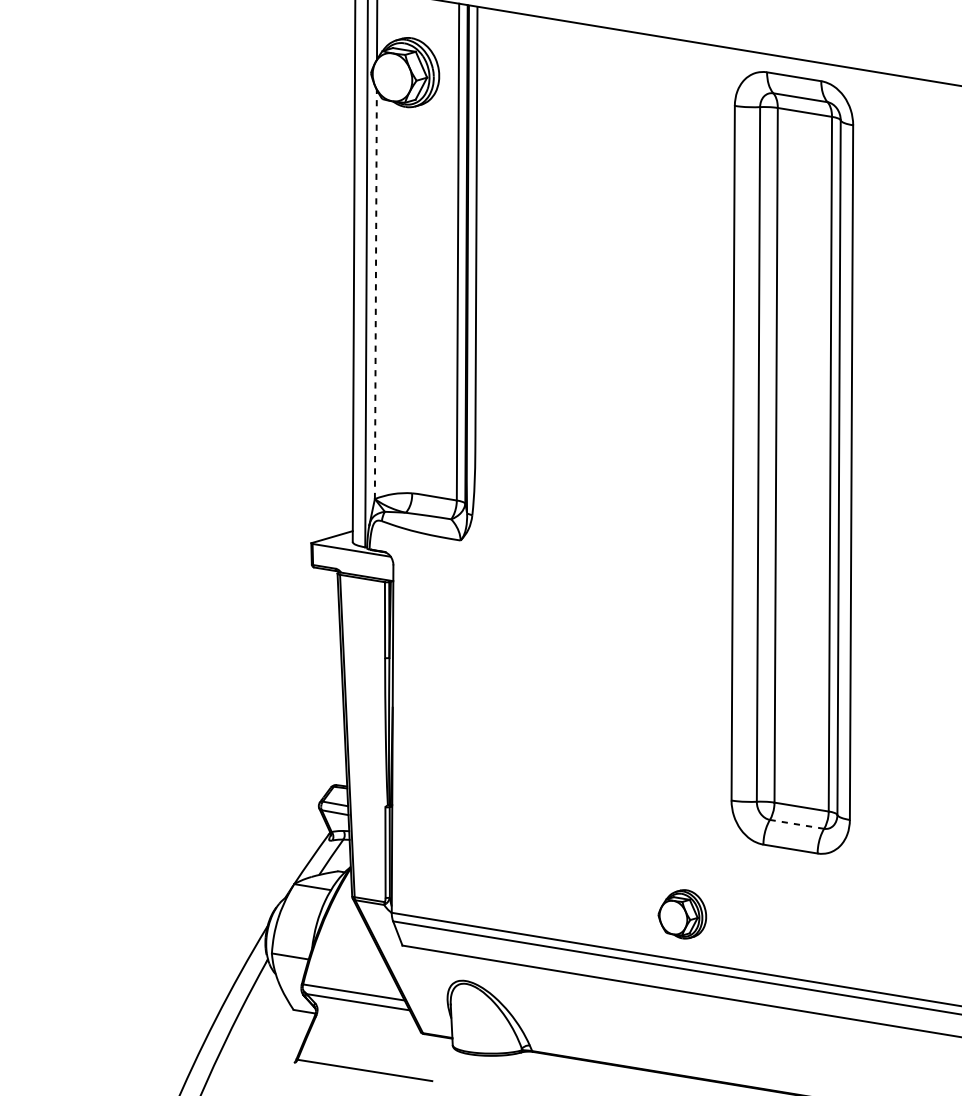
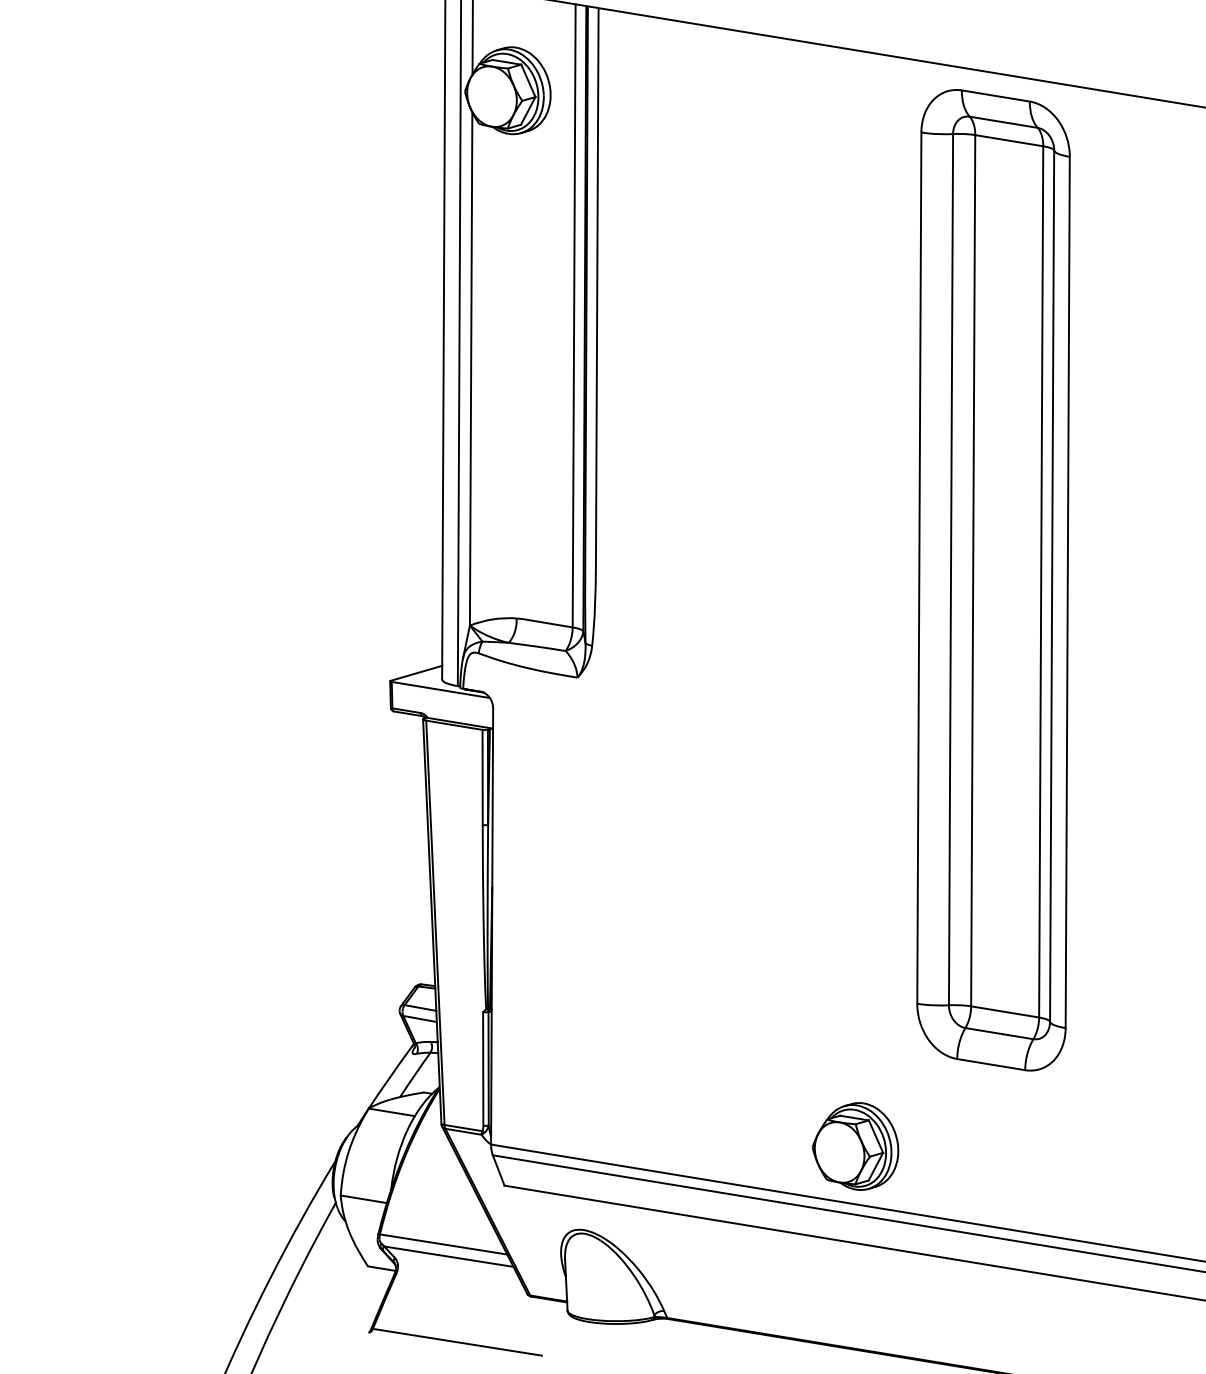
line: (376, 294) -> (471, 368), dashed -> solid
line: (796, 824) -> (998, 1033), dashed -> solid
part: (682, 914) -> (855, 1146), size x1.43

